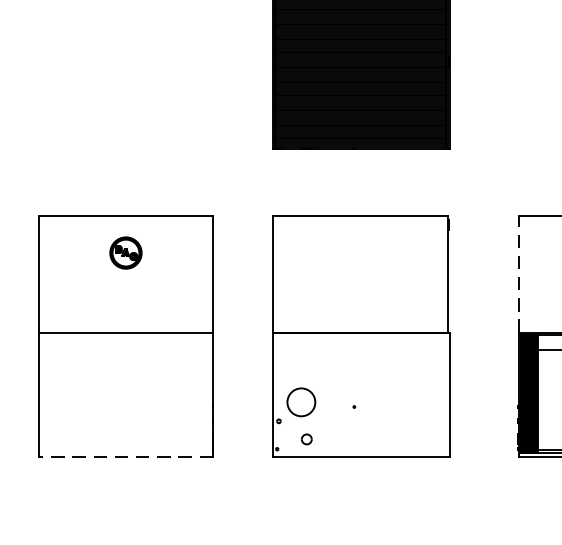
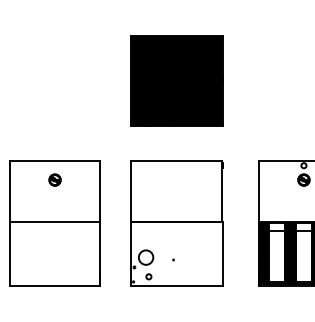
part: (124, 251) -> (54, 179), size x0.71
line: (518, 273) -> (258, 190), dashed -> solid
line: (124, 458) -> (54, 286), dashed -> solid

